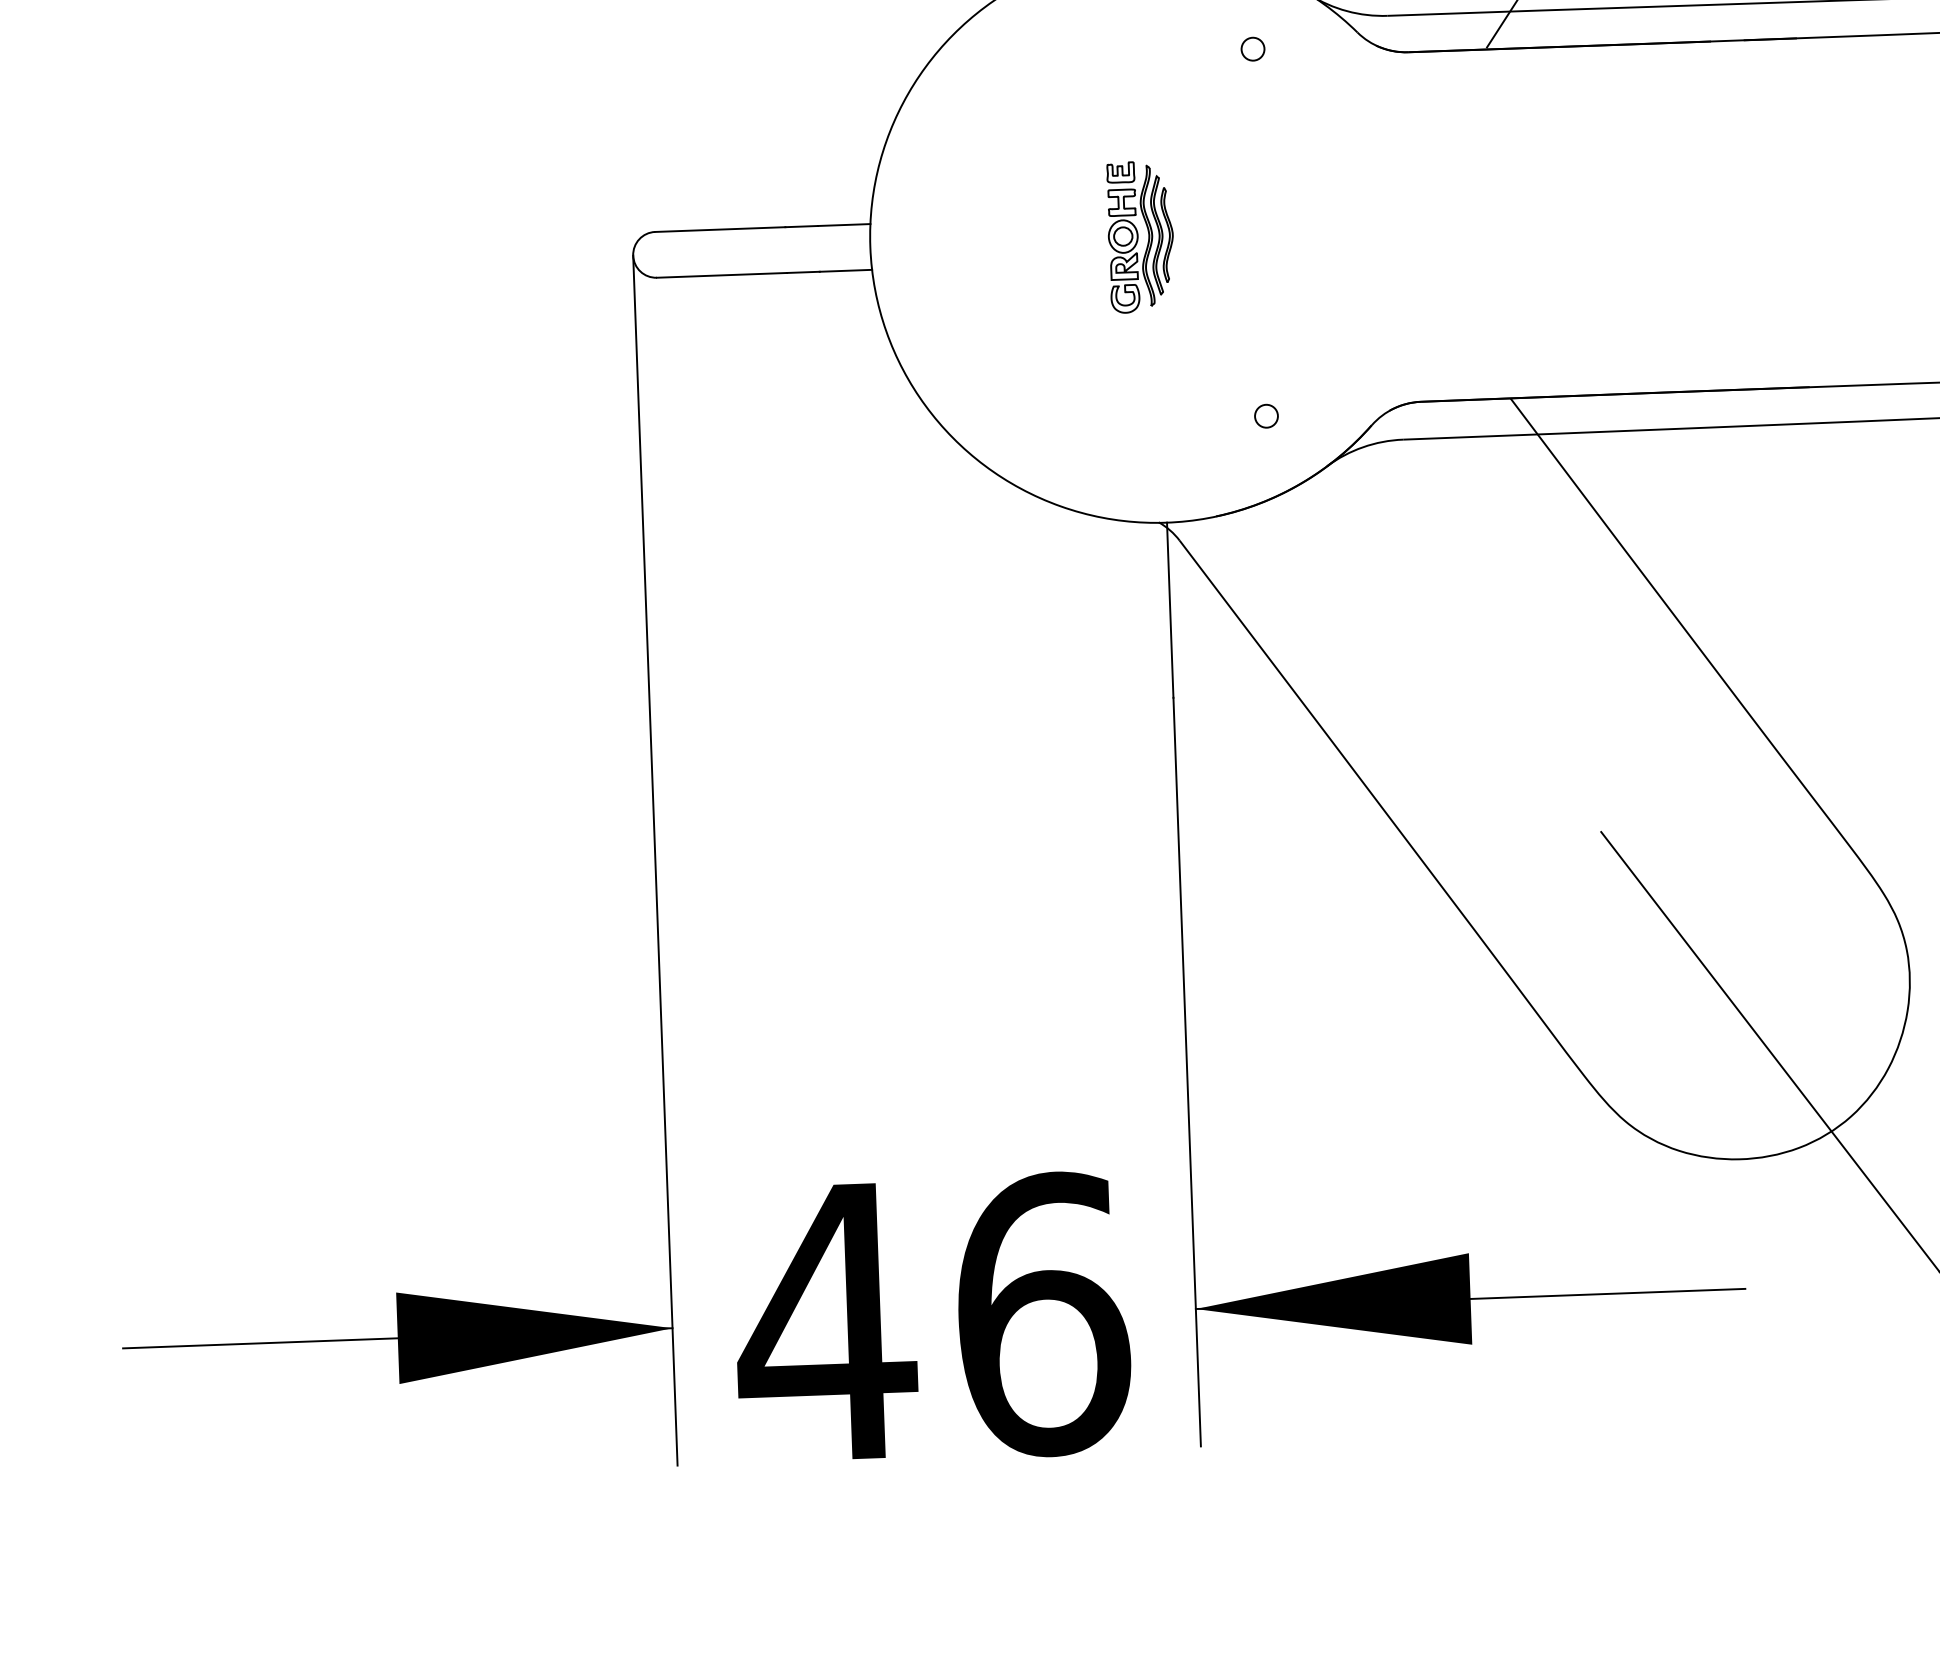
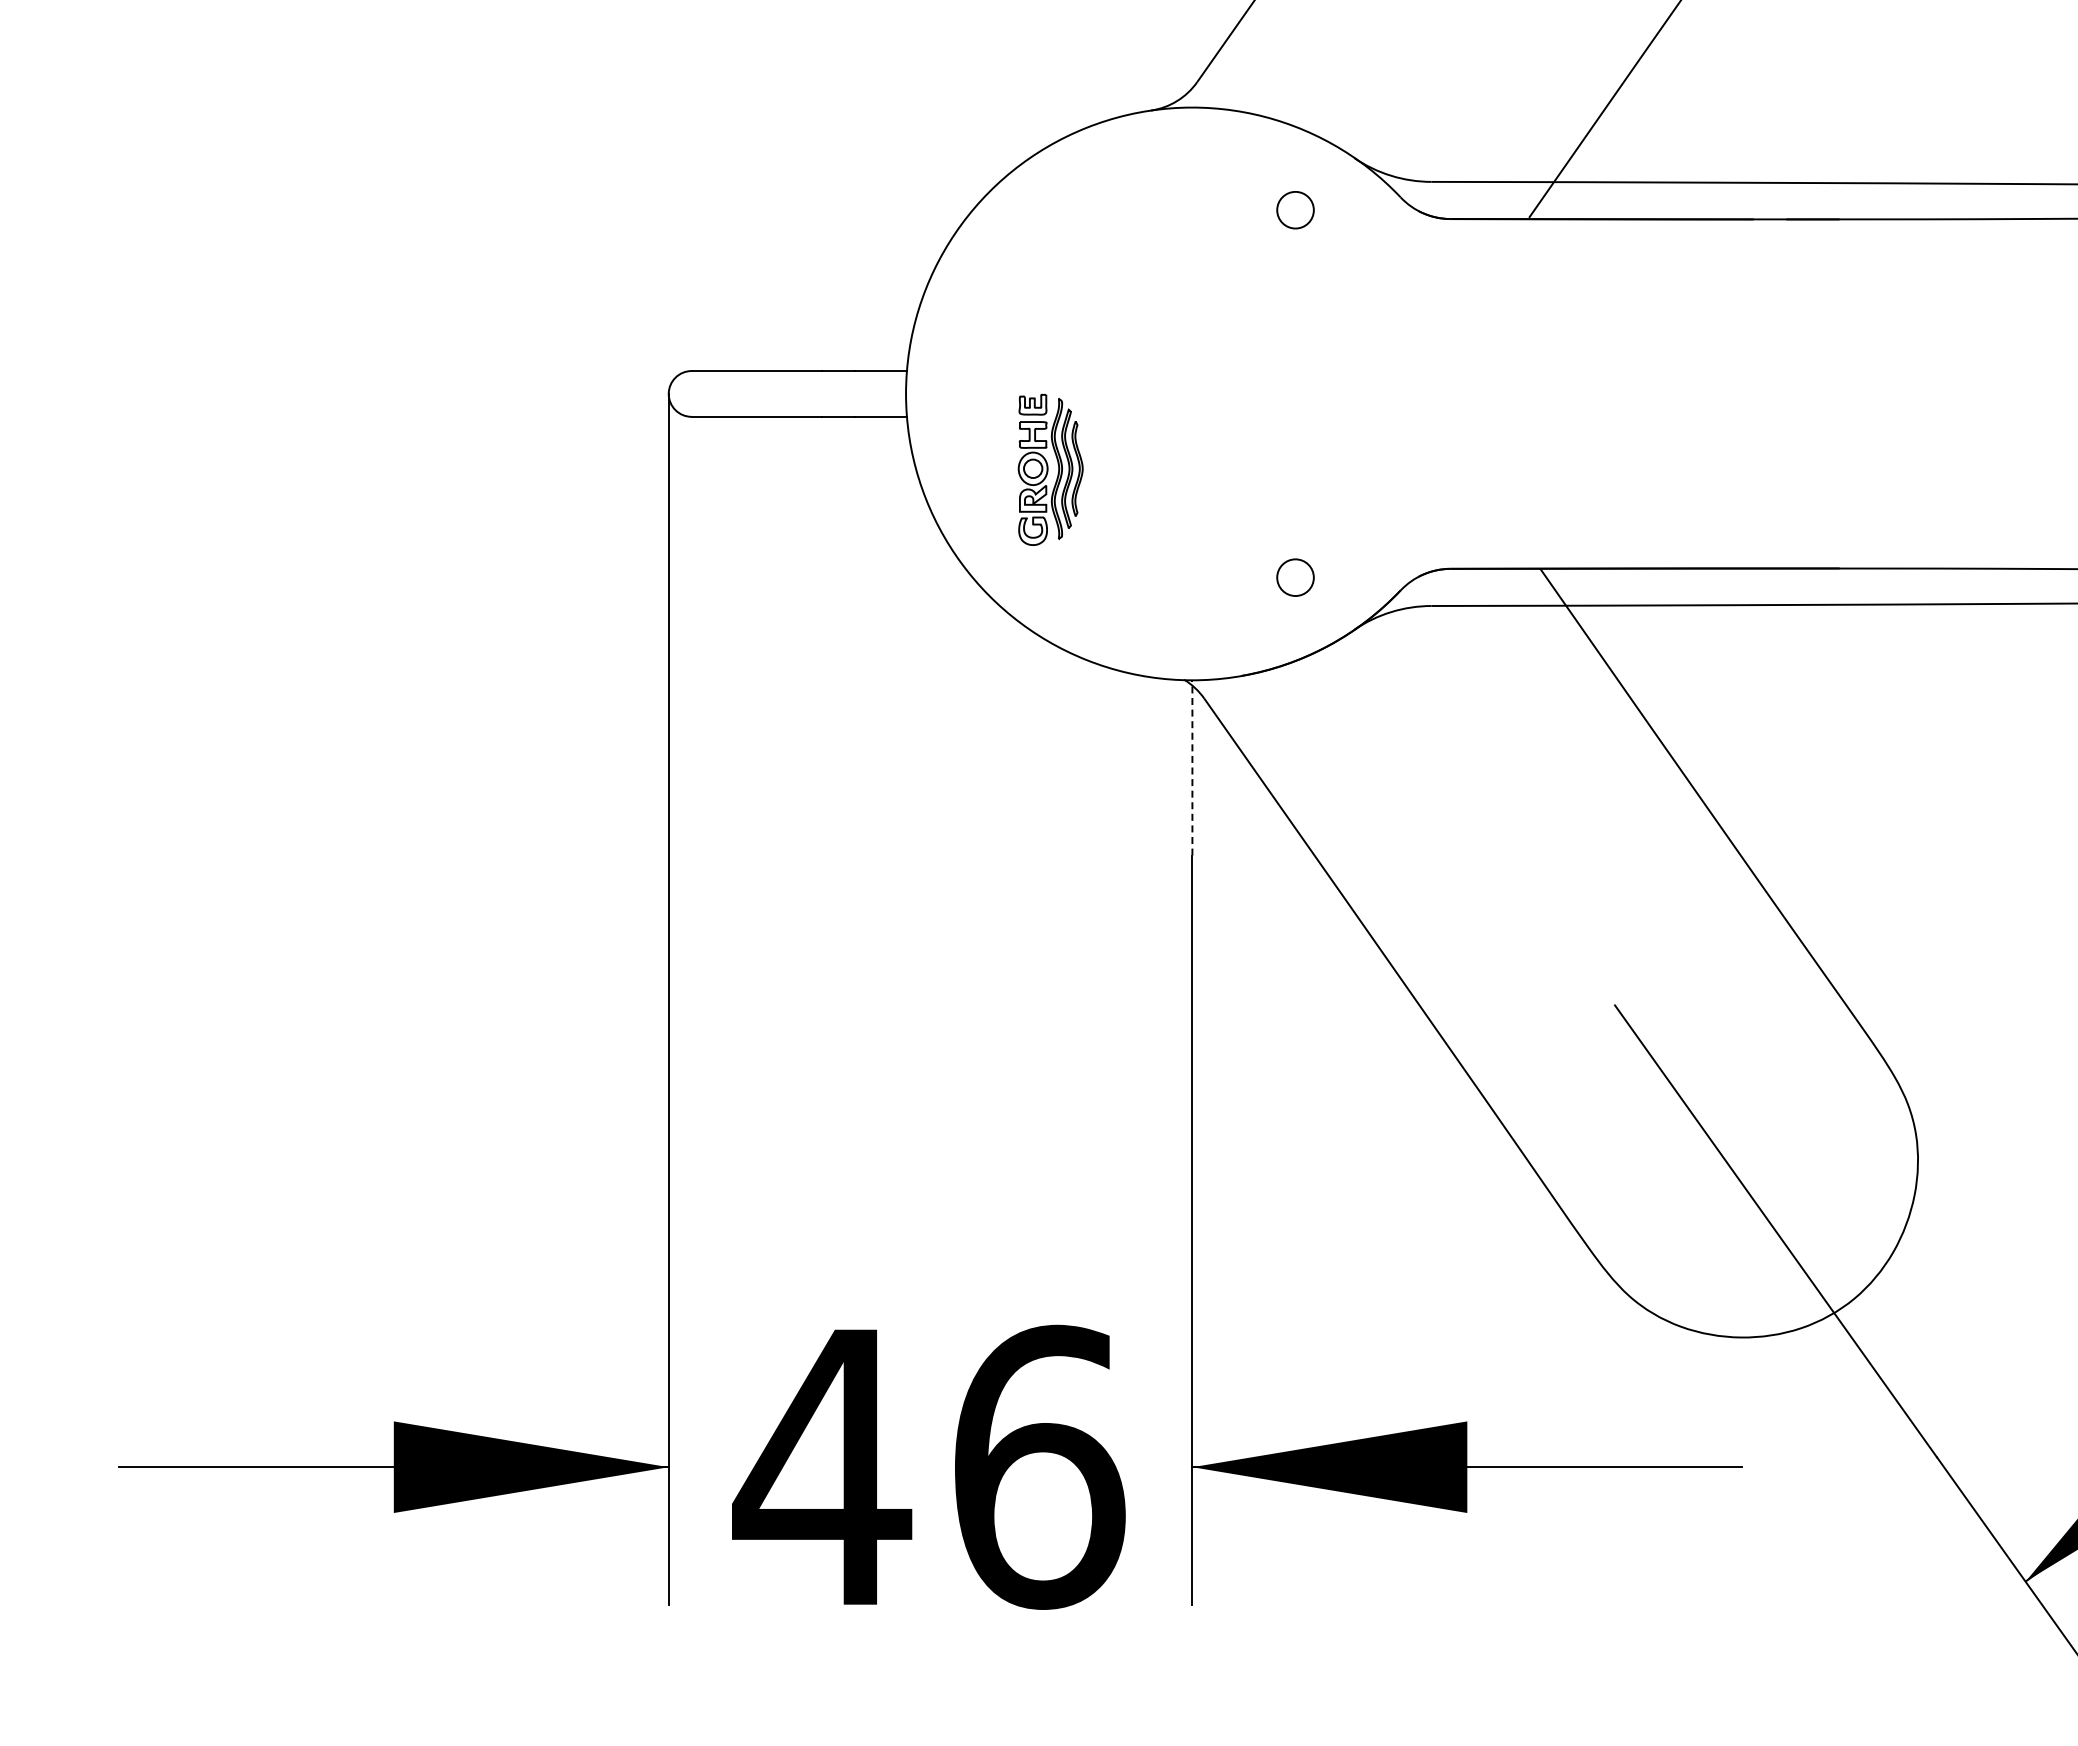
circle: (1252, 49) -> (1295, 210), size x1.6
part: (1140, 236) -> (1050, 469), moved
circle: (1266, 416) -> (1295, 577), size x1.6
line: (1170, 609) -> (1192, 767), solid -> dashed

